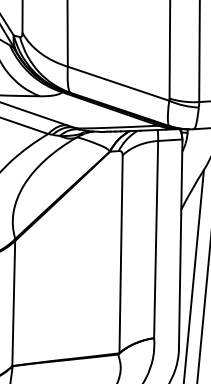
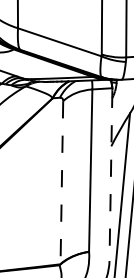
line: (180, 246) -> (110, 176), solid -> dashed
line: (121, 254) -> (62, 182), solid -> dashed

